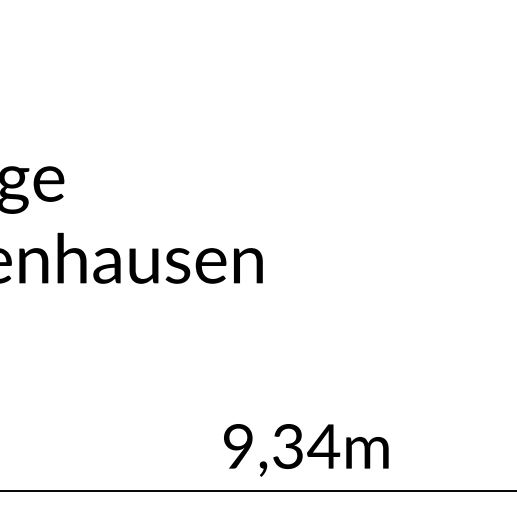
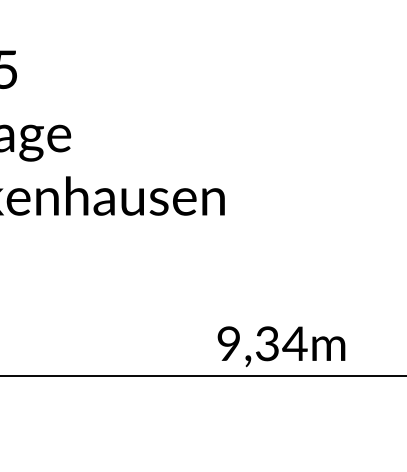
text: (306, 450) -> (281, 346), moved

